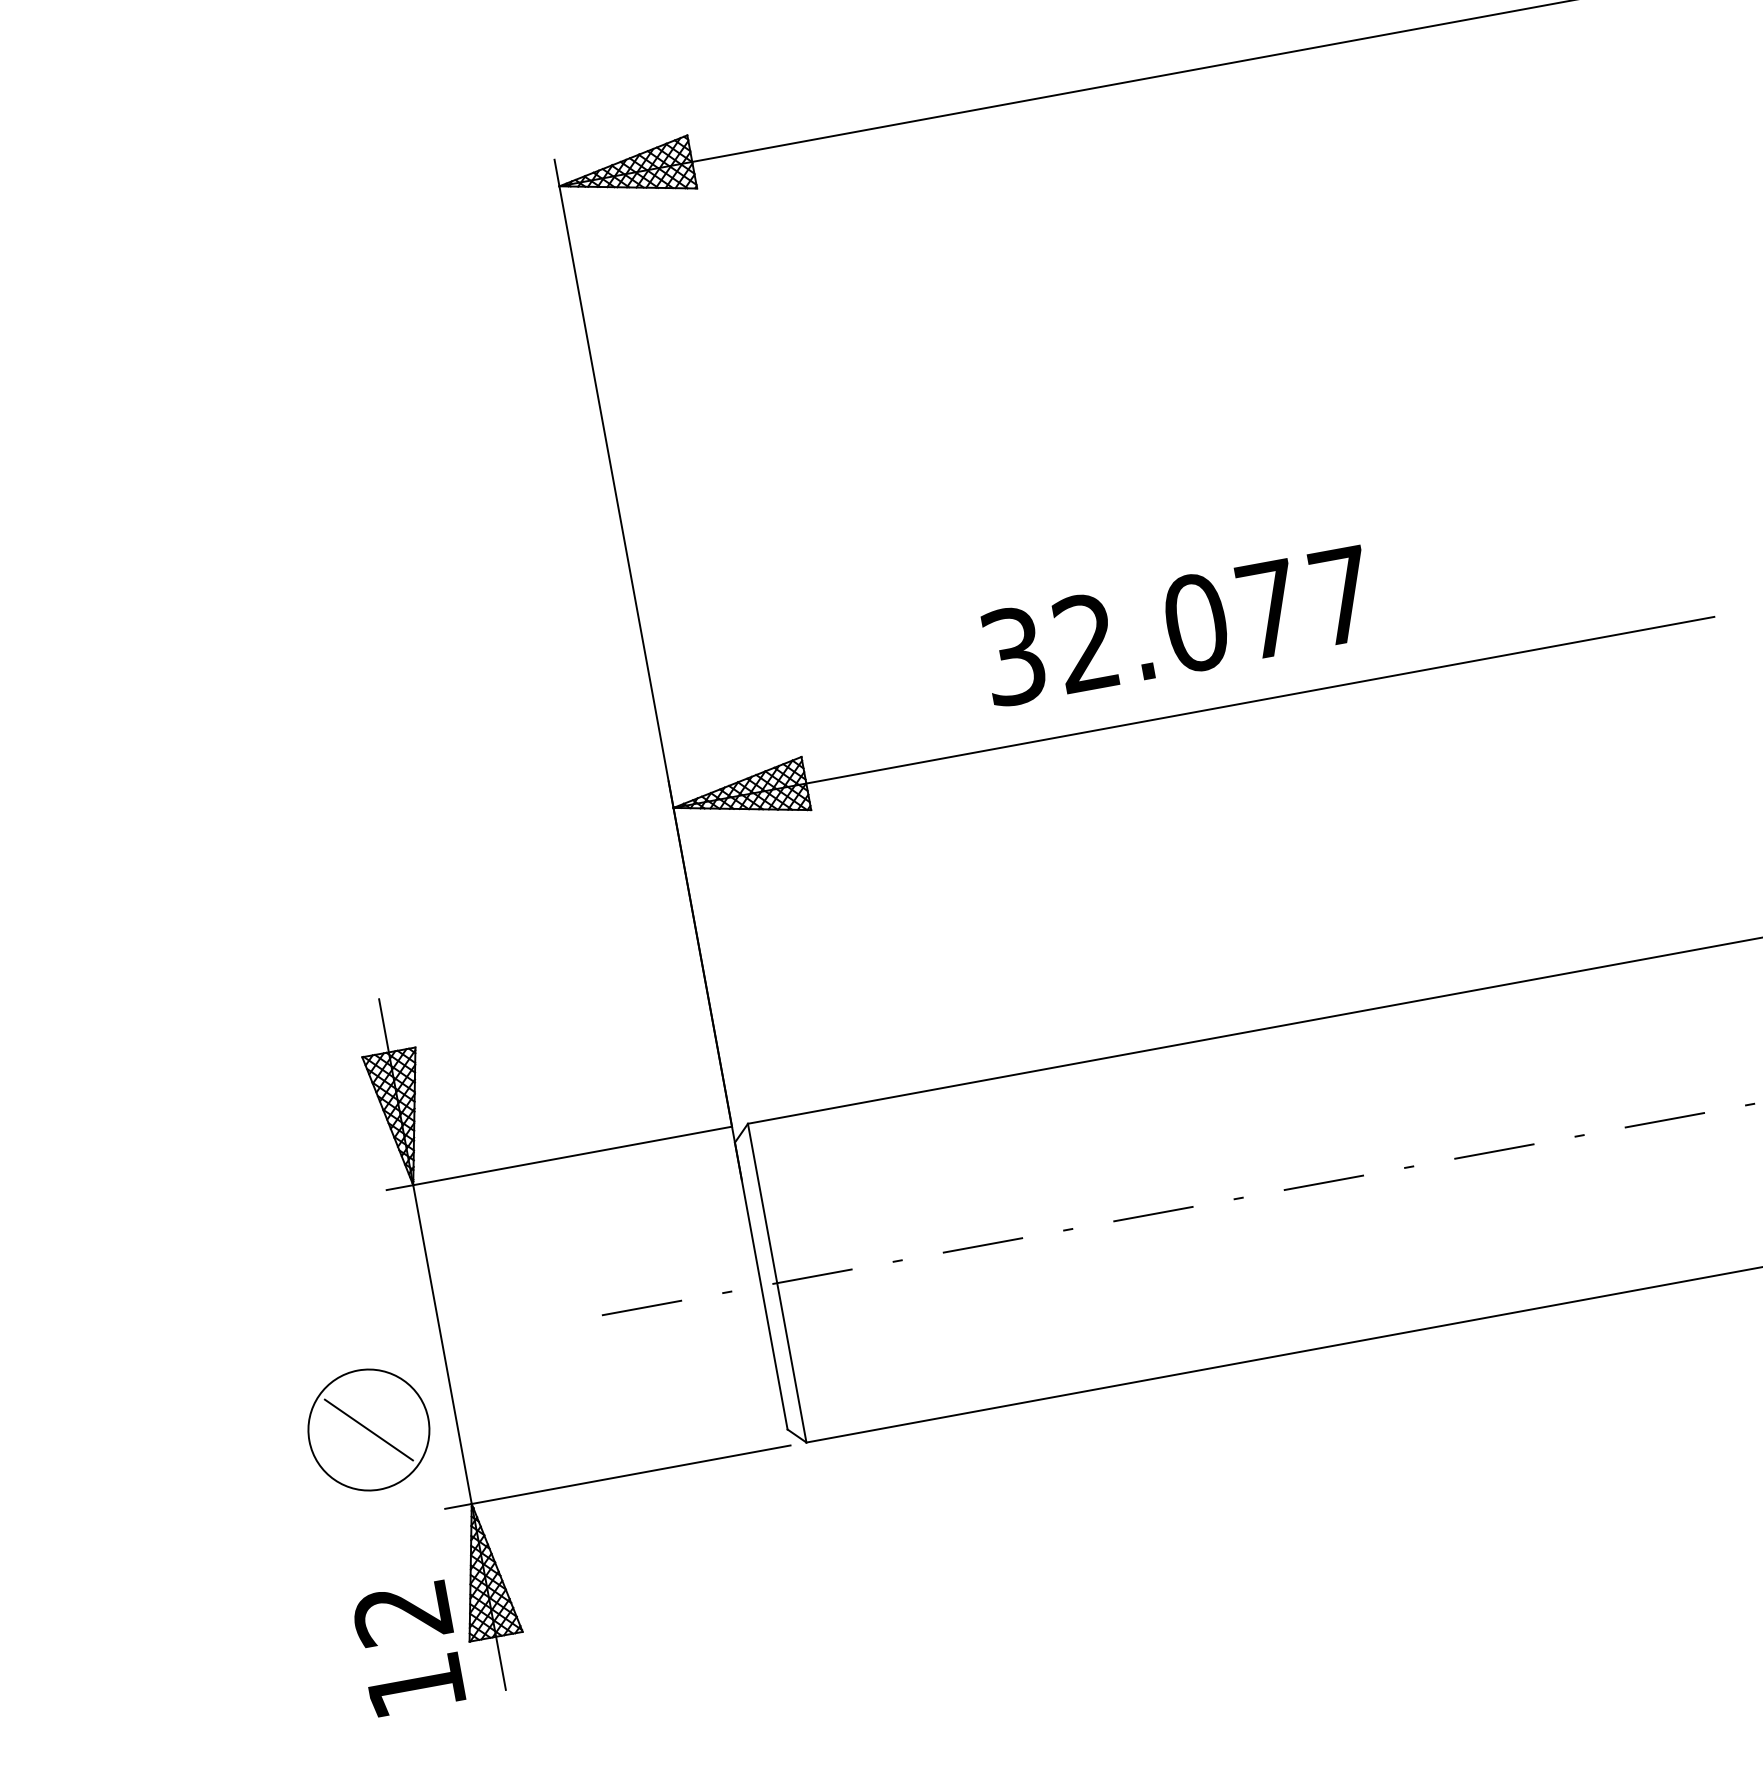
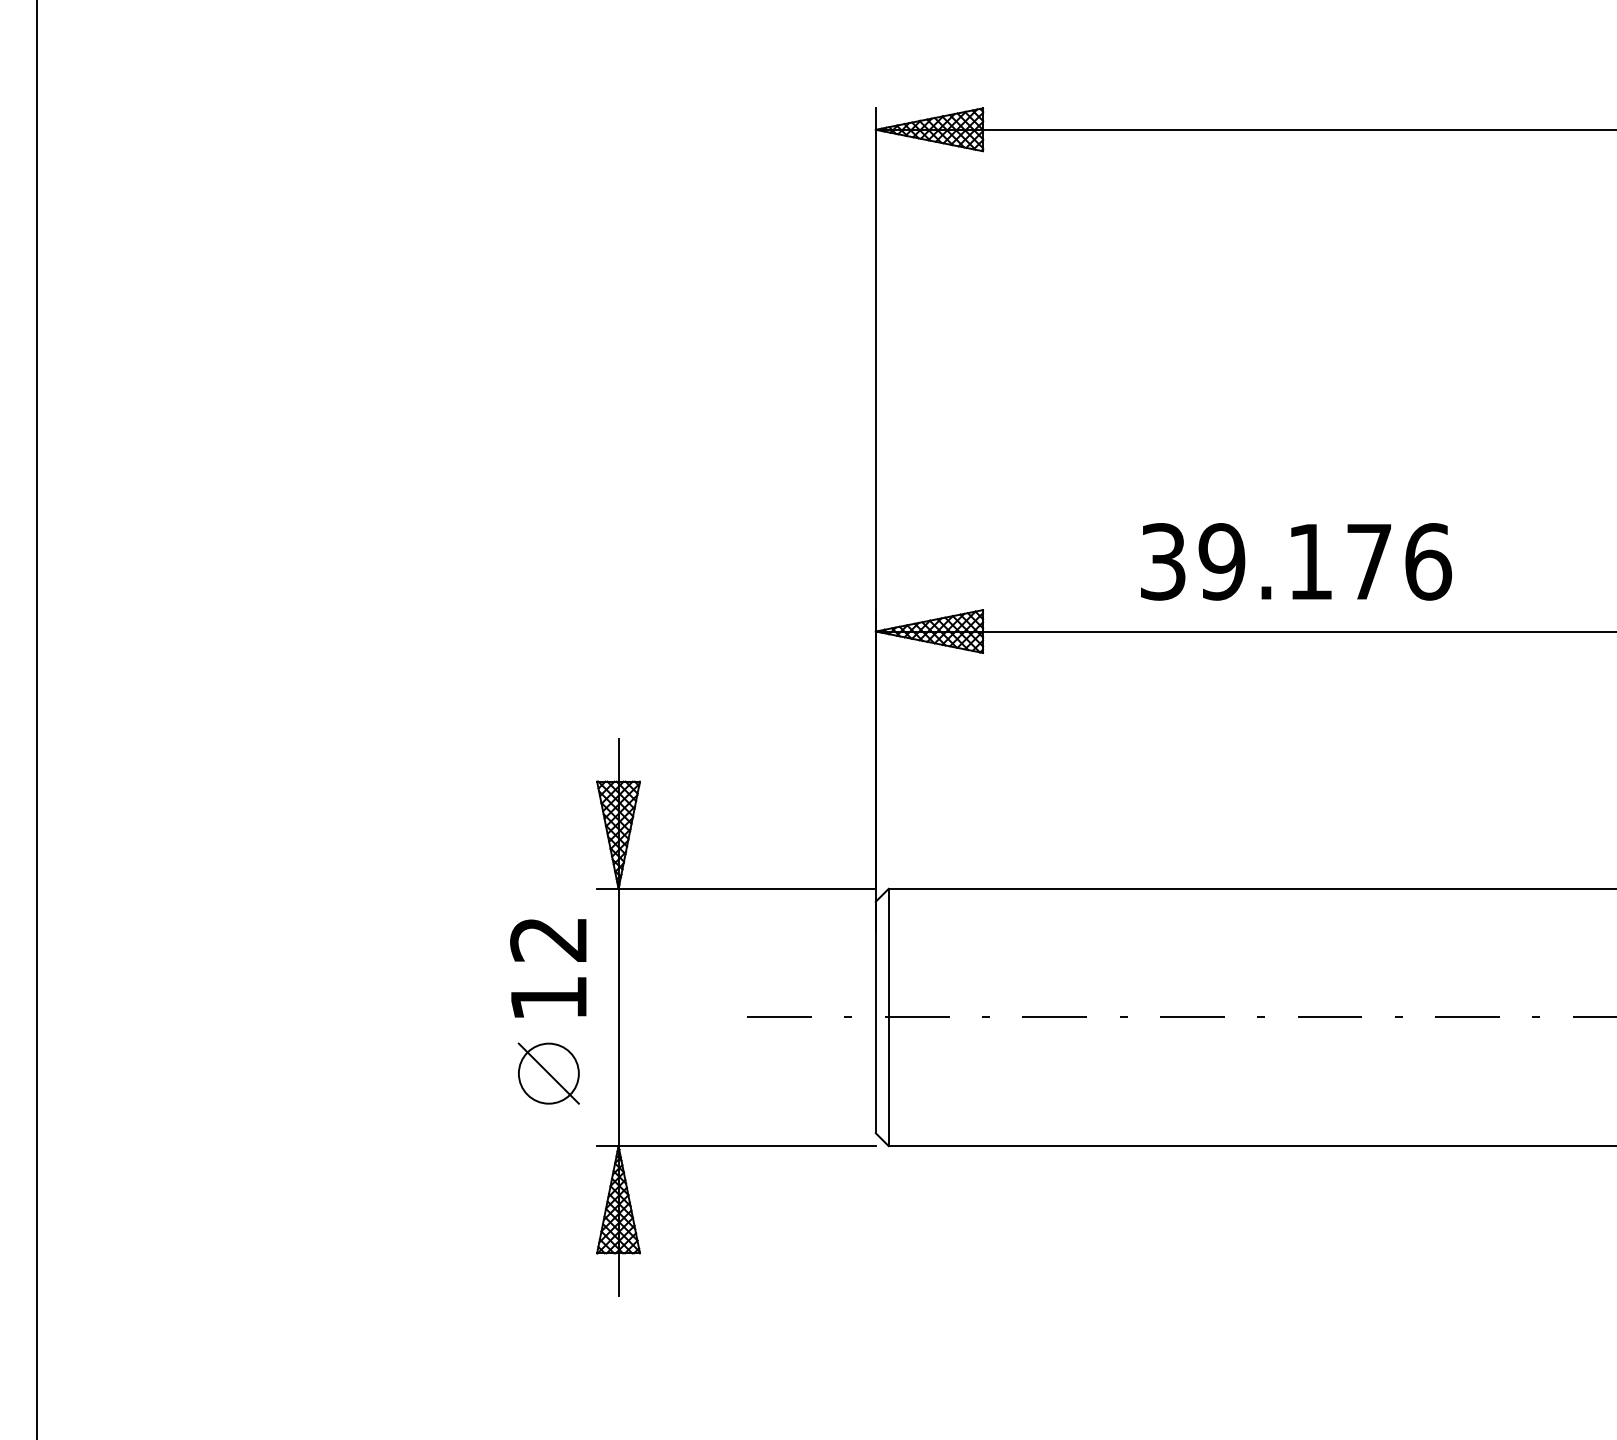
text: (1214, 618) -> (1325, 561), 32.077 -> 39.176
circle: (368, 1429) -> (548, 1073), size x0.62
text: (408, 1649) -> (548, 968), moved

